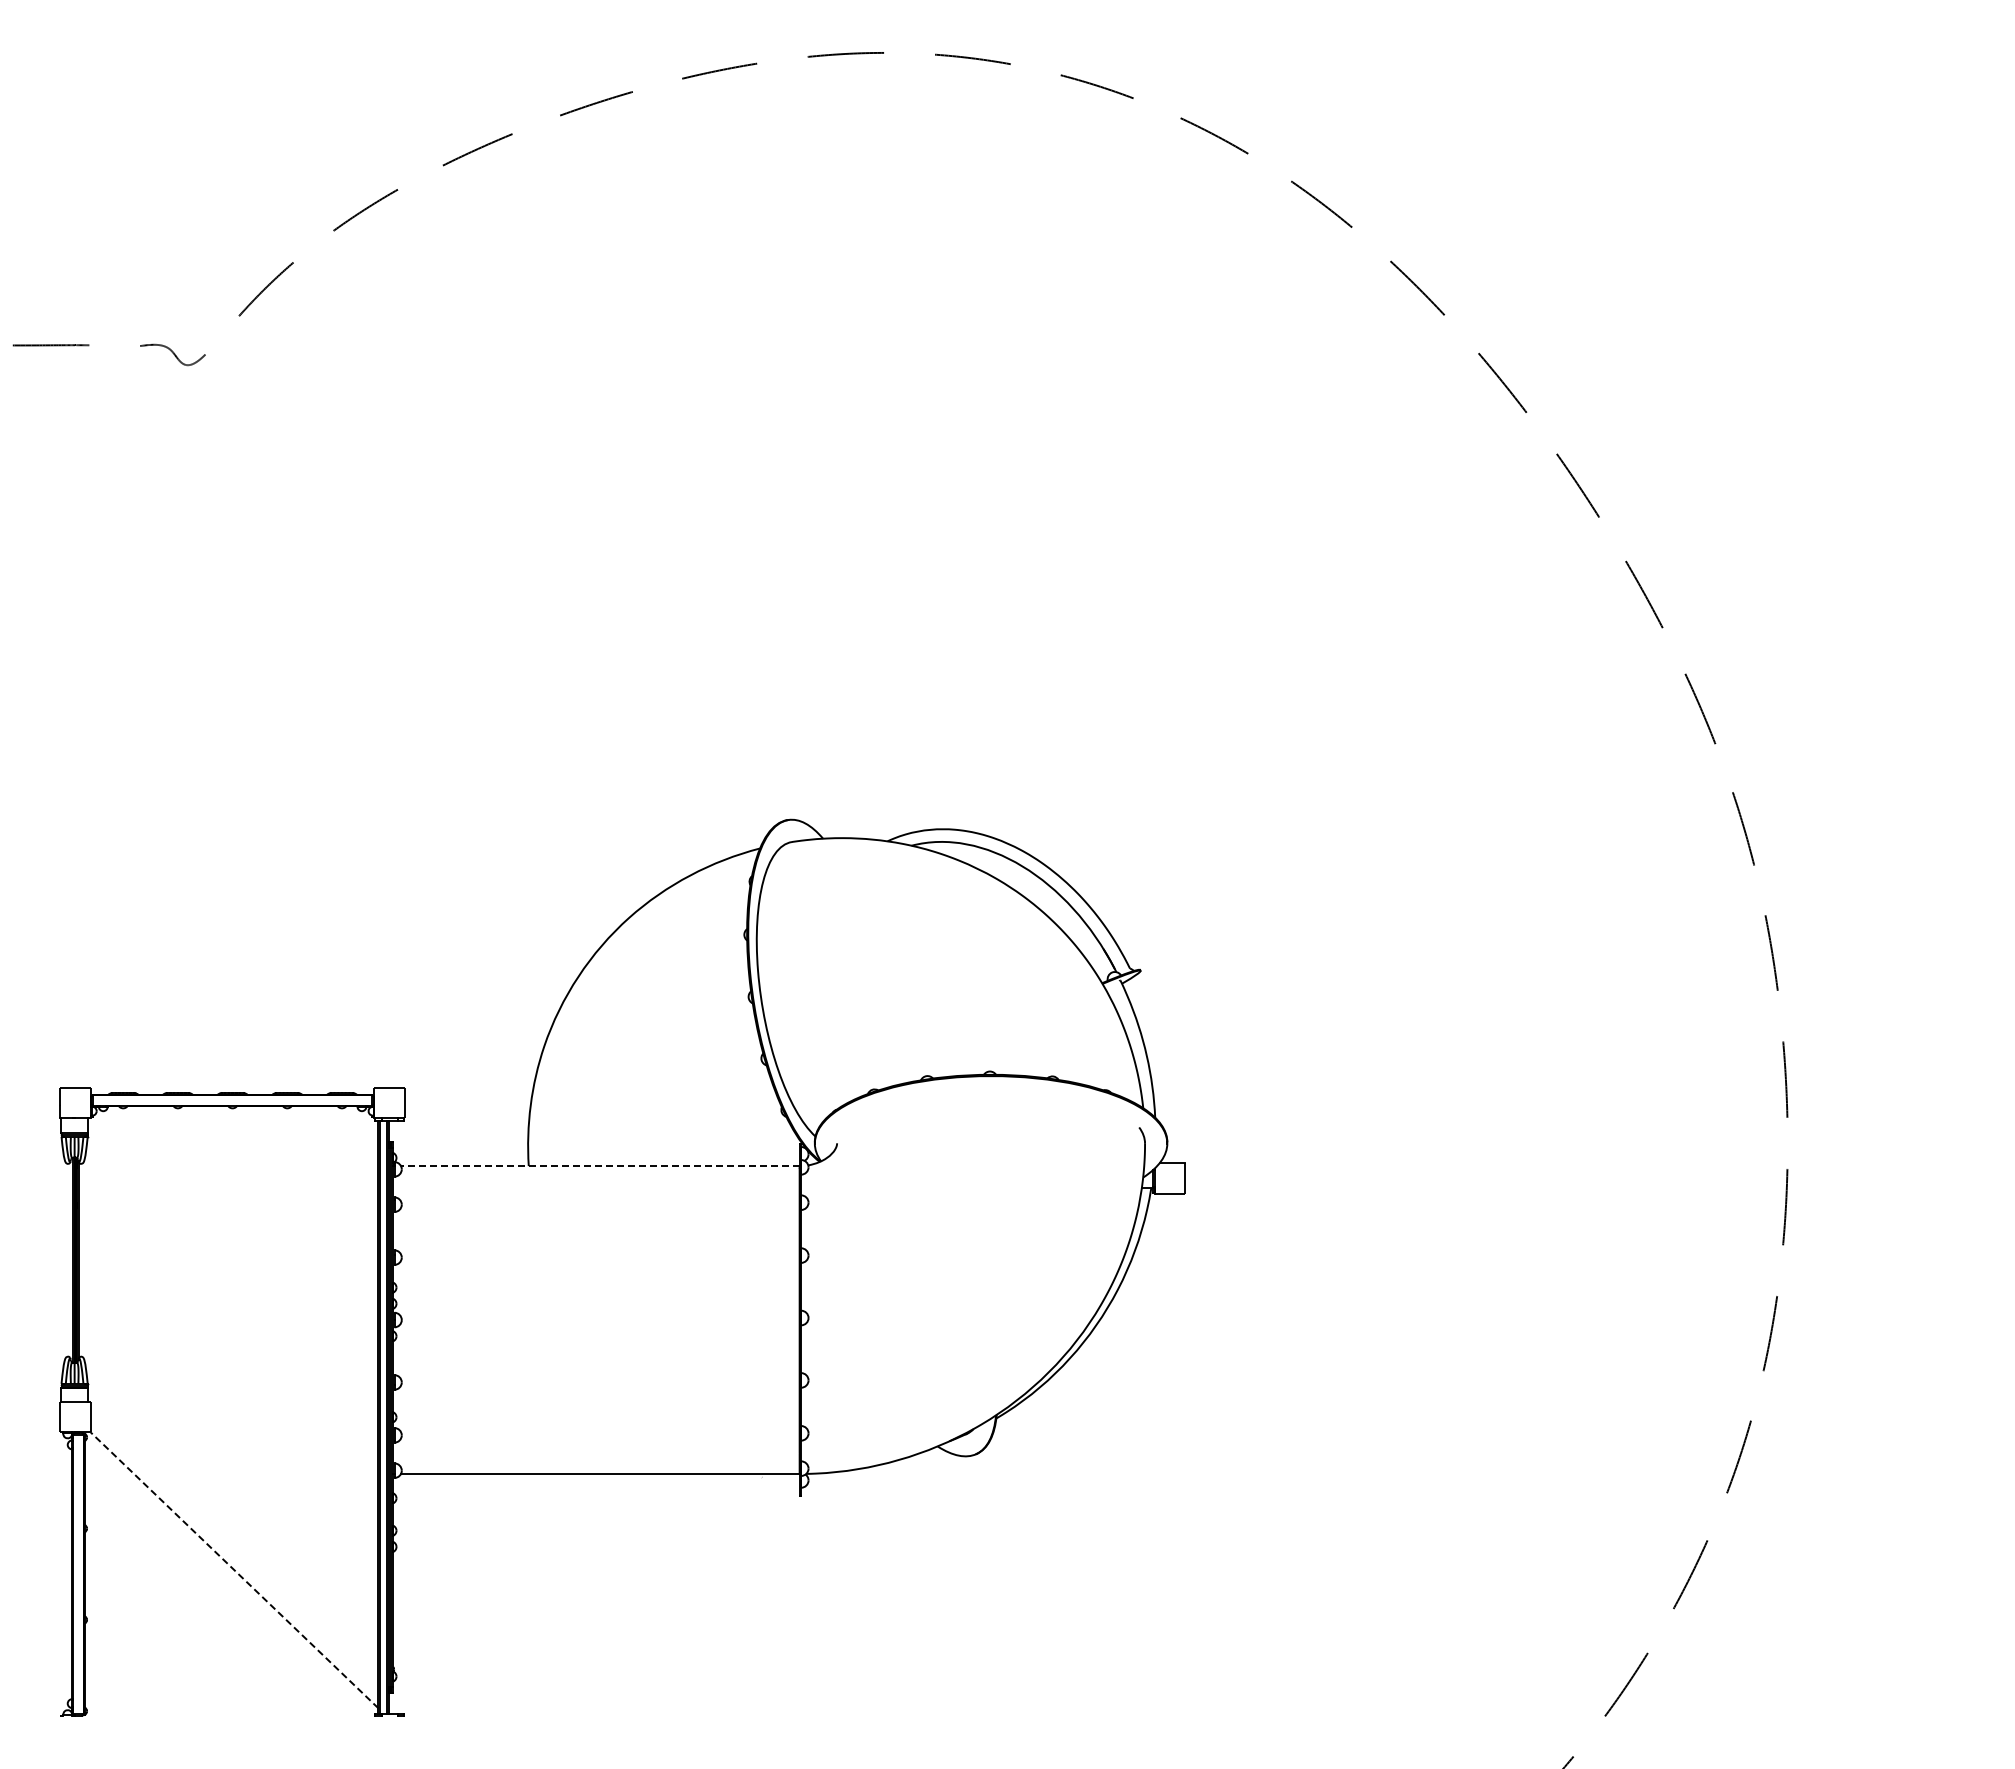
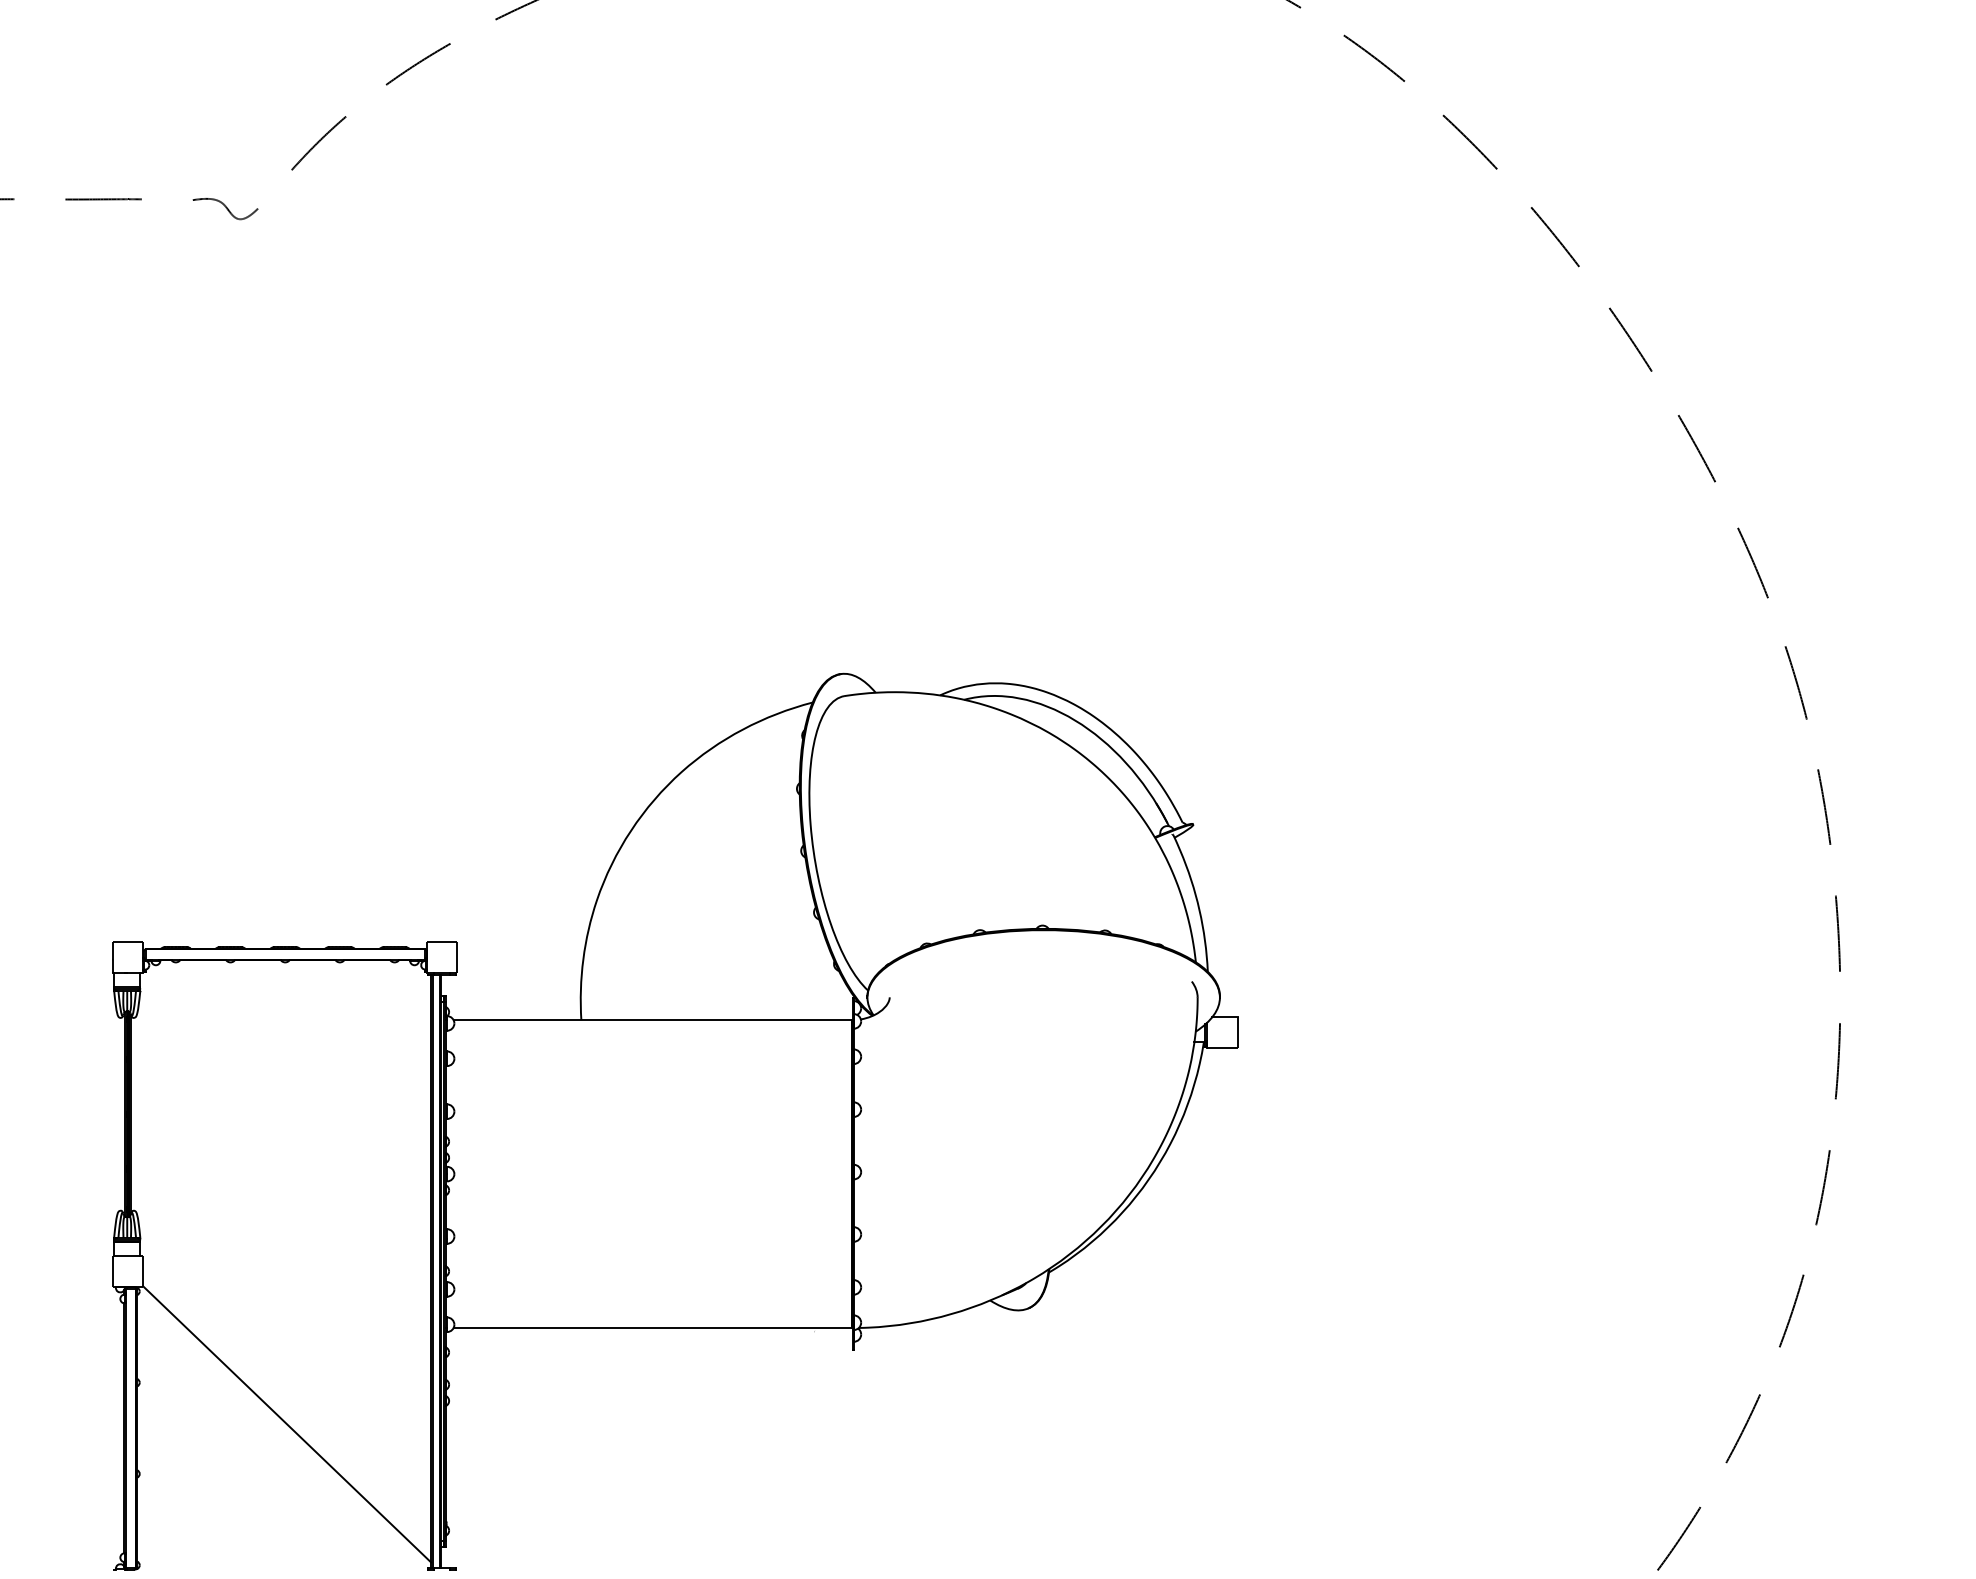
line: (599, 1166) -> (652, 1020), dashed -> solid
line: (234, 1570) -> (287, 1424), dashed -> solid

